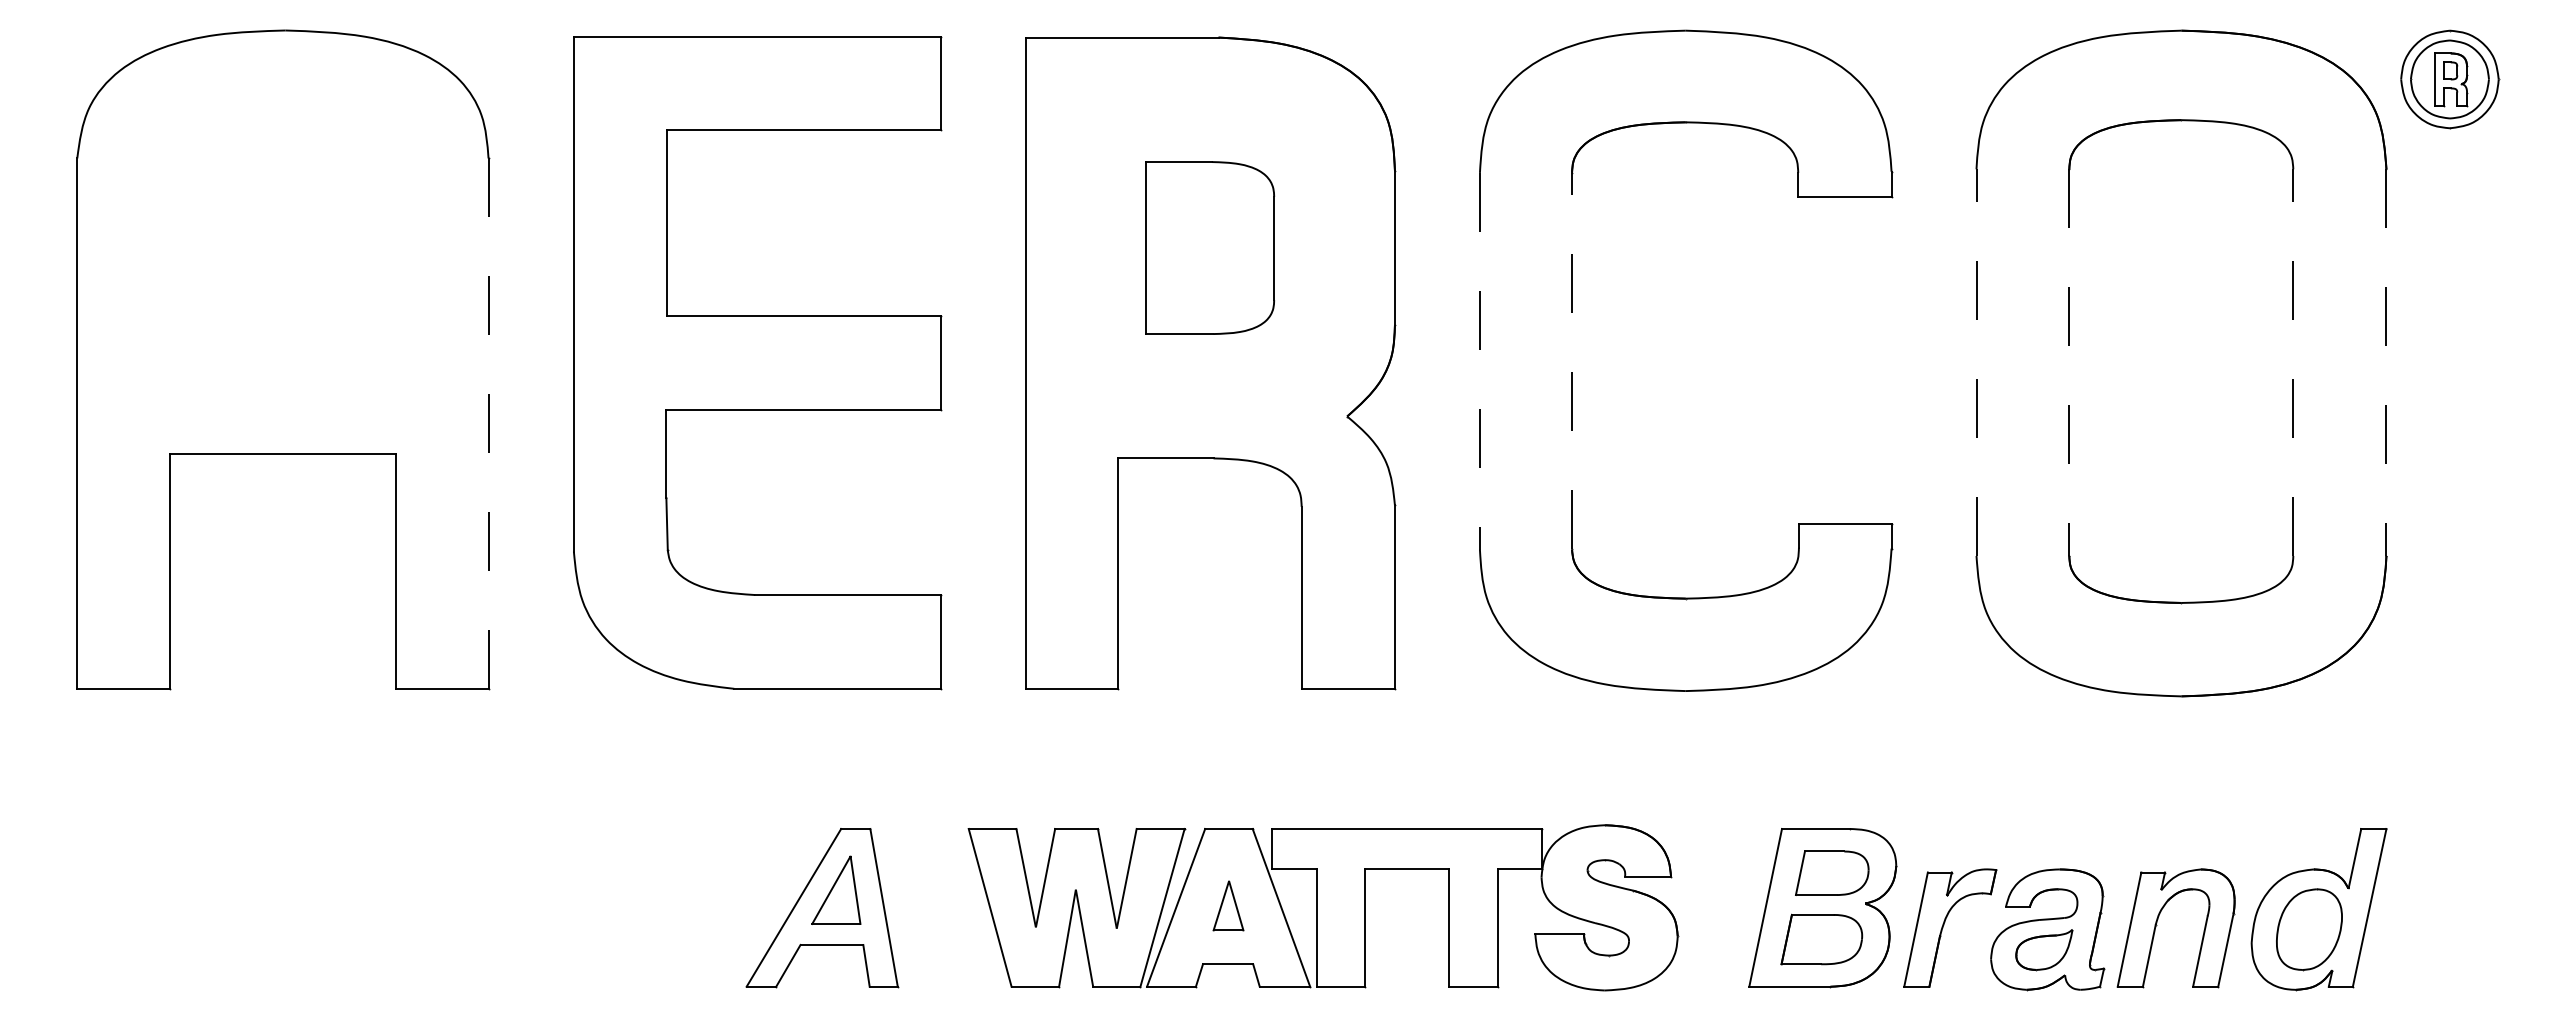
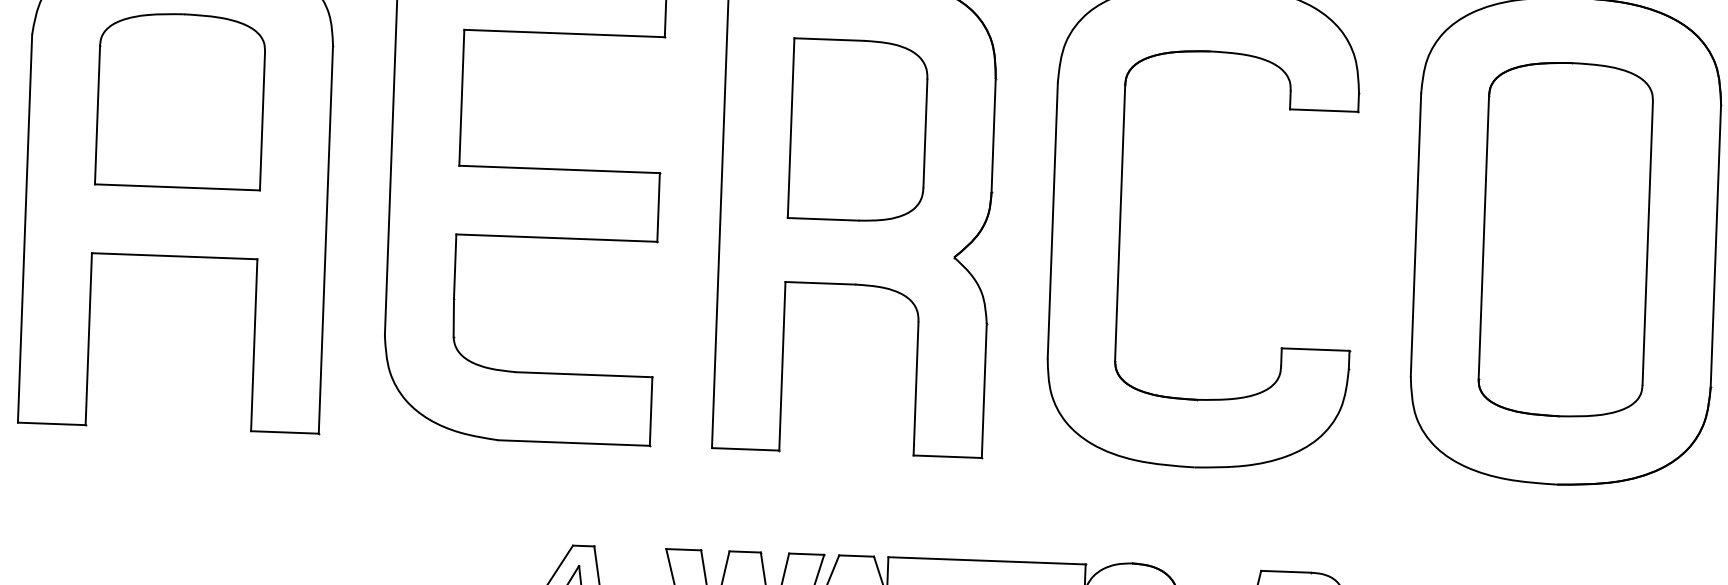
part: (282, 241) -> (180, 100), added
part: (1209, 247) -> (858, 130), size x1.43
line: (1572, 360) -> (1120, 222), dashed -> solid
line: (1479, 361) -> (1052, 220), dashed -> solid
line: (1976, 362) -> (1415, 234), dashed -> solid
line: (2293, 362) -> (1647, 243), dashed -> solid
line: (2069, 363) -> (1483, 238), dashed -> solid
line: (2386, 363) -> (1715, 246), dashed -> solid
line: (488, 423) -> (325, 239), dashed -> solid

